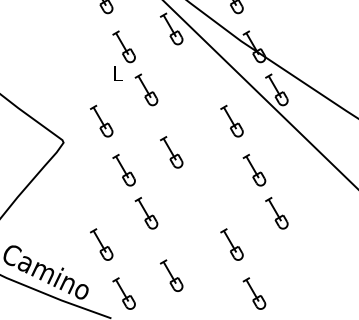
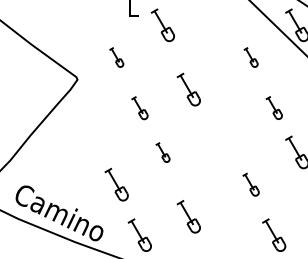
part: (101, 120) -> (116, 56), size x0.6
part: (231, 120) -> (250, 56), size x0.6
part: (254, 169) -> (274, 107), size x0.7
part: (123, 170) -> (139, 108), size x0.7
part: (146, 213) -> (162, 152), size x0.6
part: (231, 244) -> (250, 184), size x0.7

